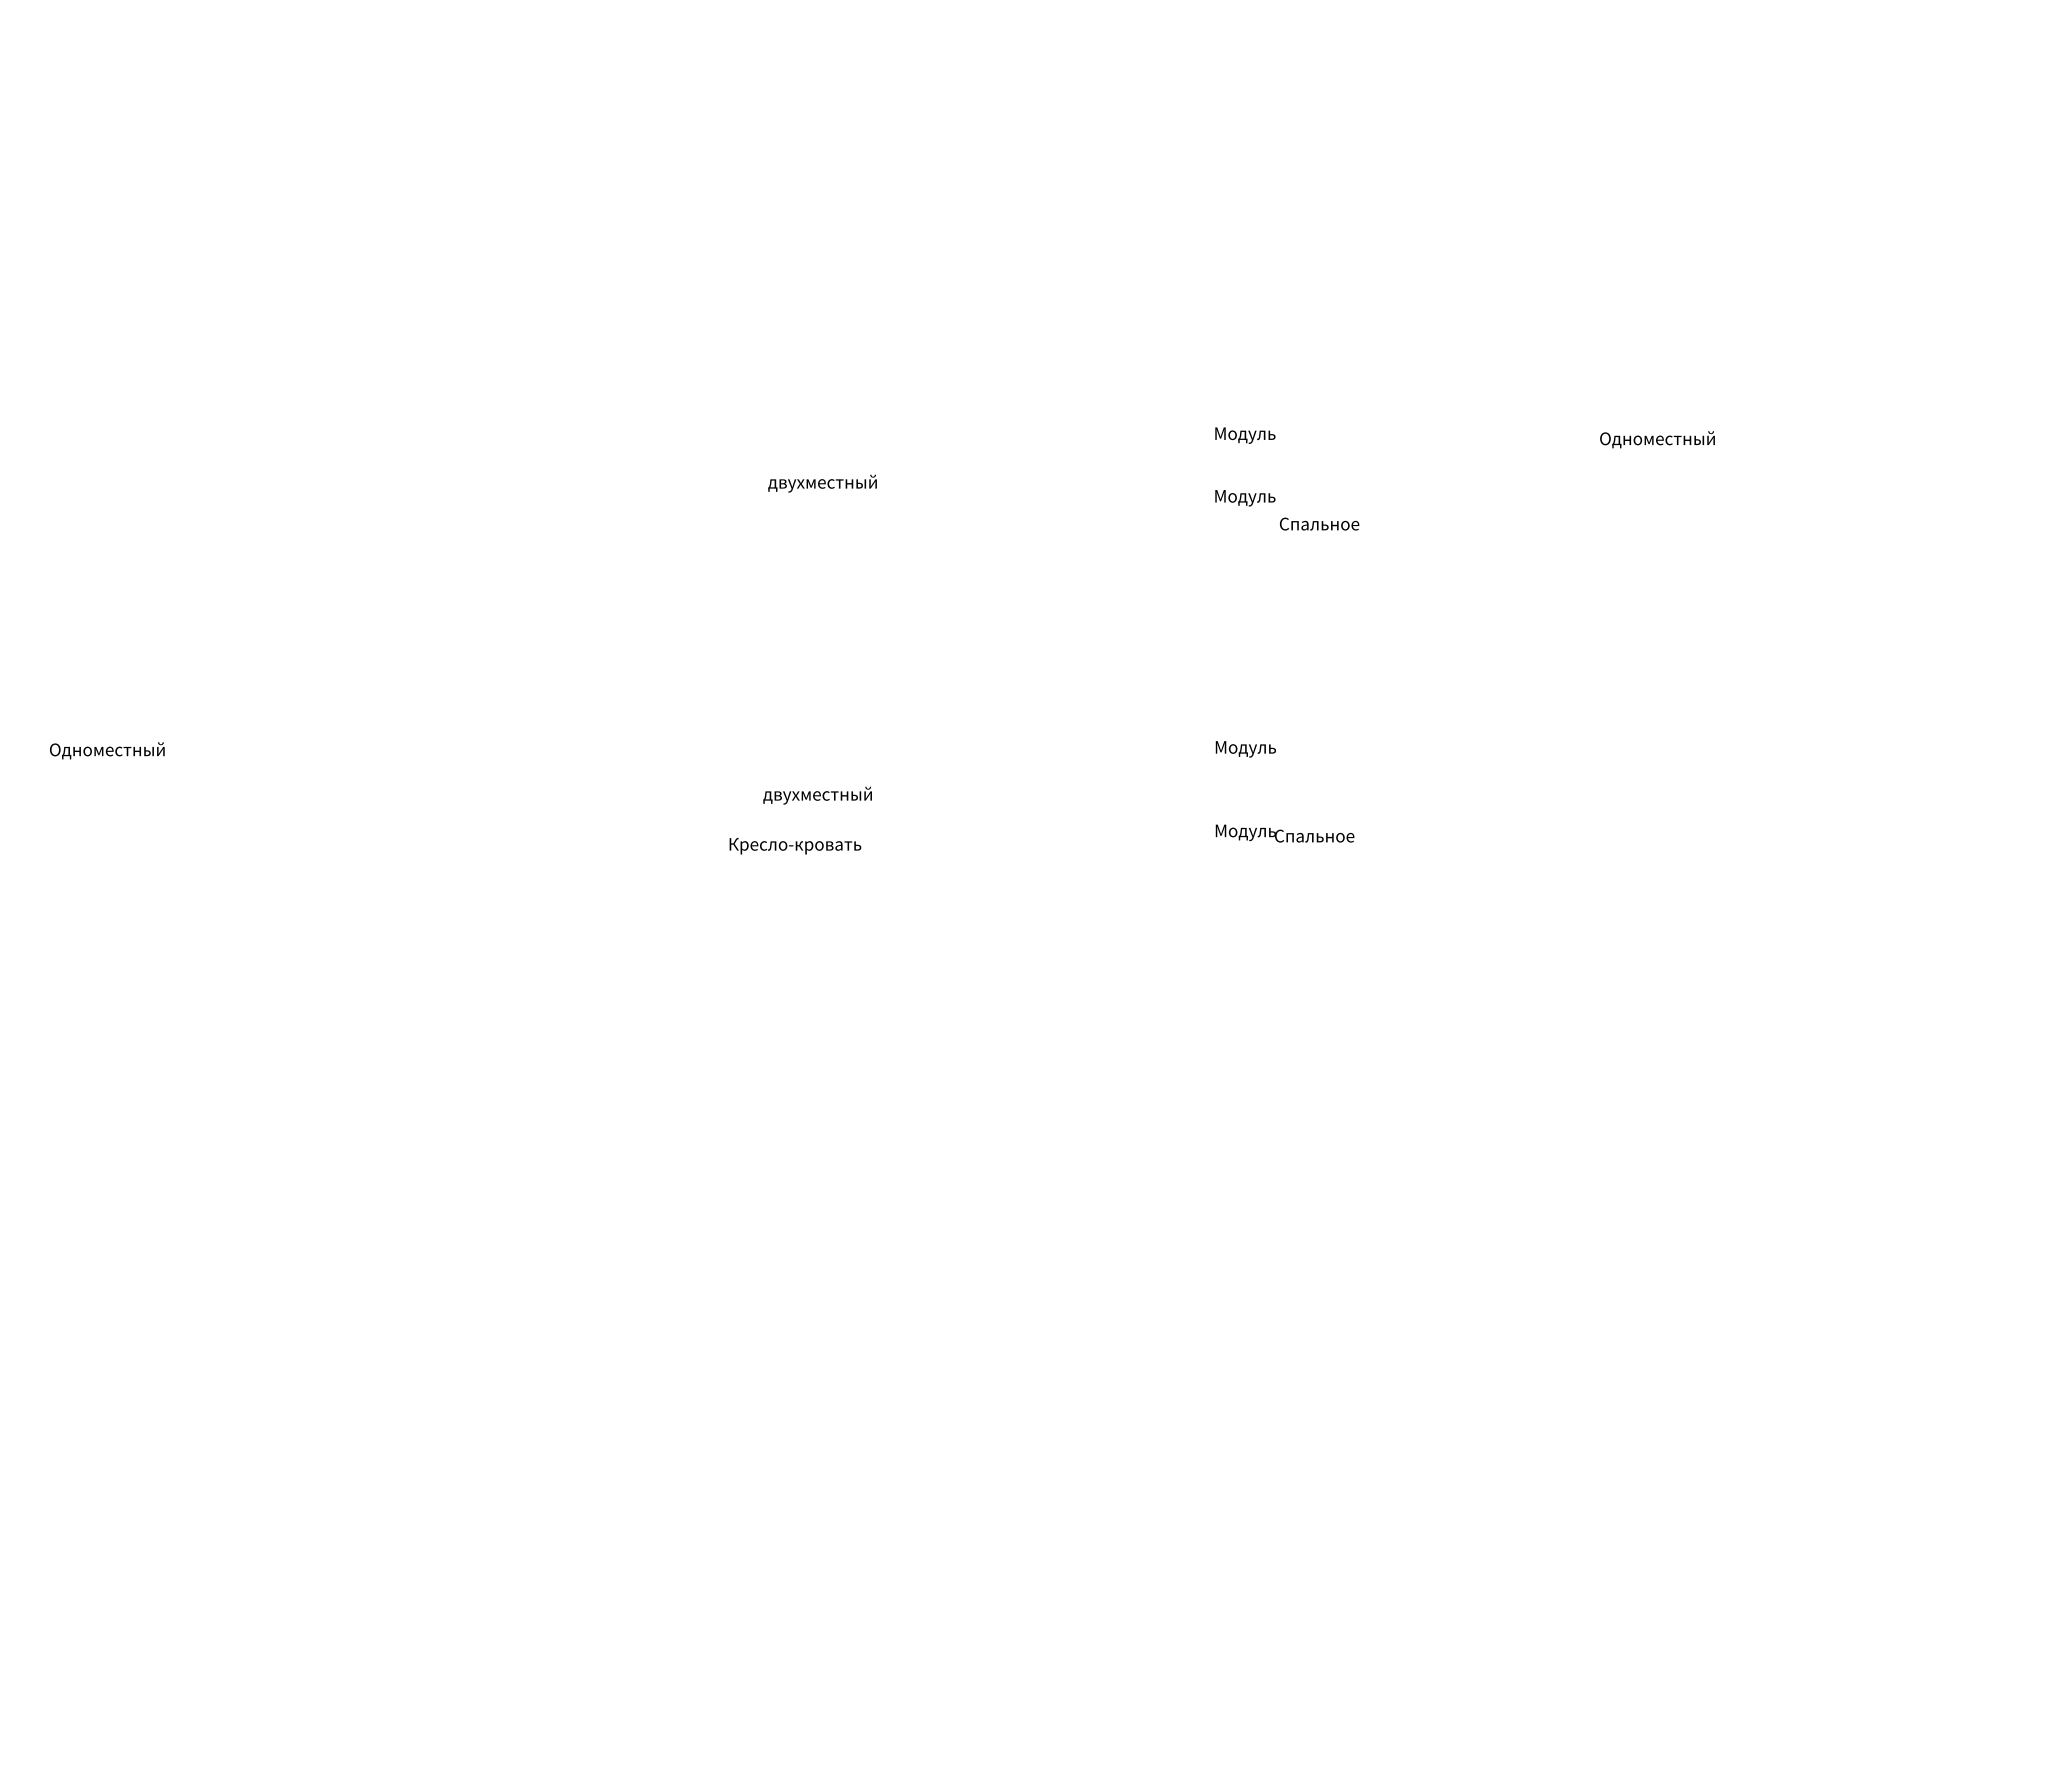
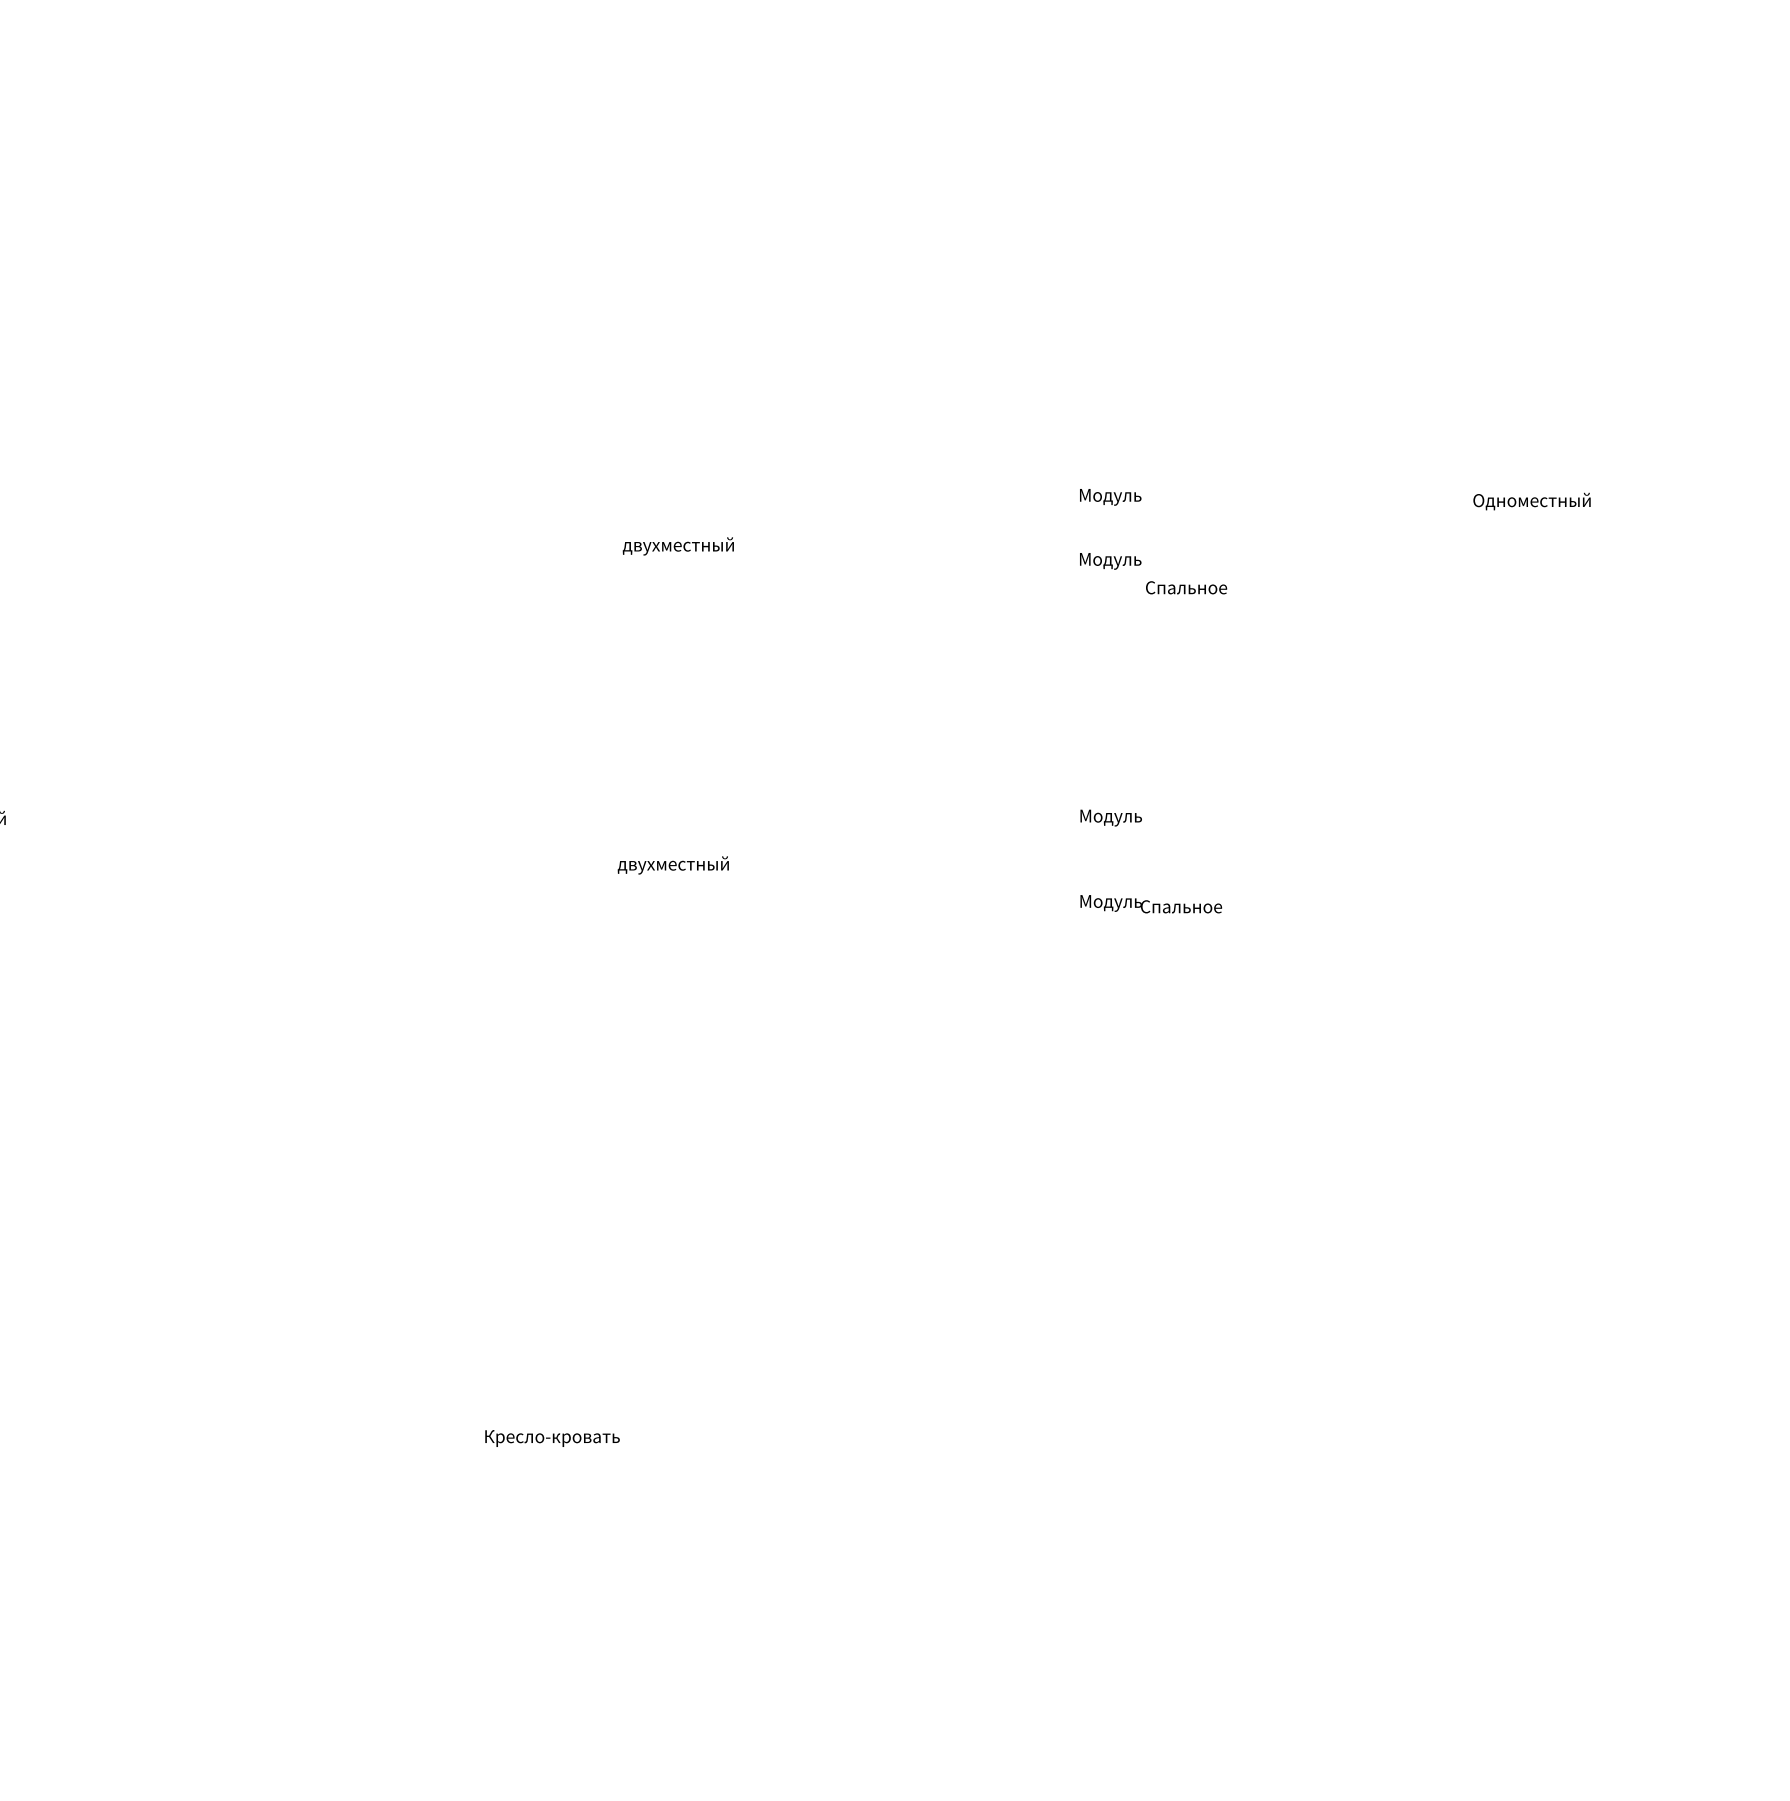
text: (795, 846) -> (552, 1438), moved

